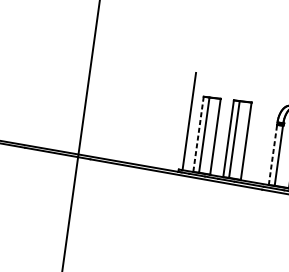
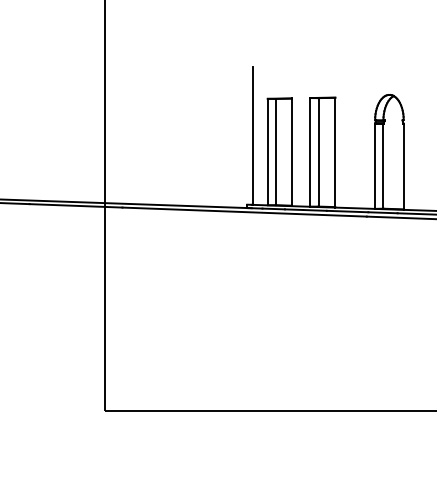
line: (198, 134) -> (267, 152), dashed -> solid
line: (273, 155) -> (375, 166), dashed -> solid

